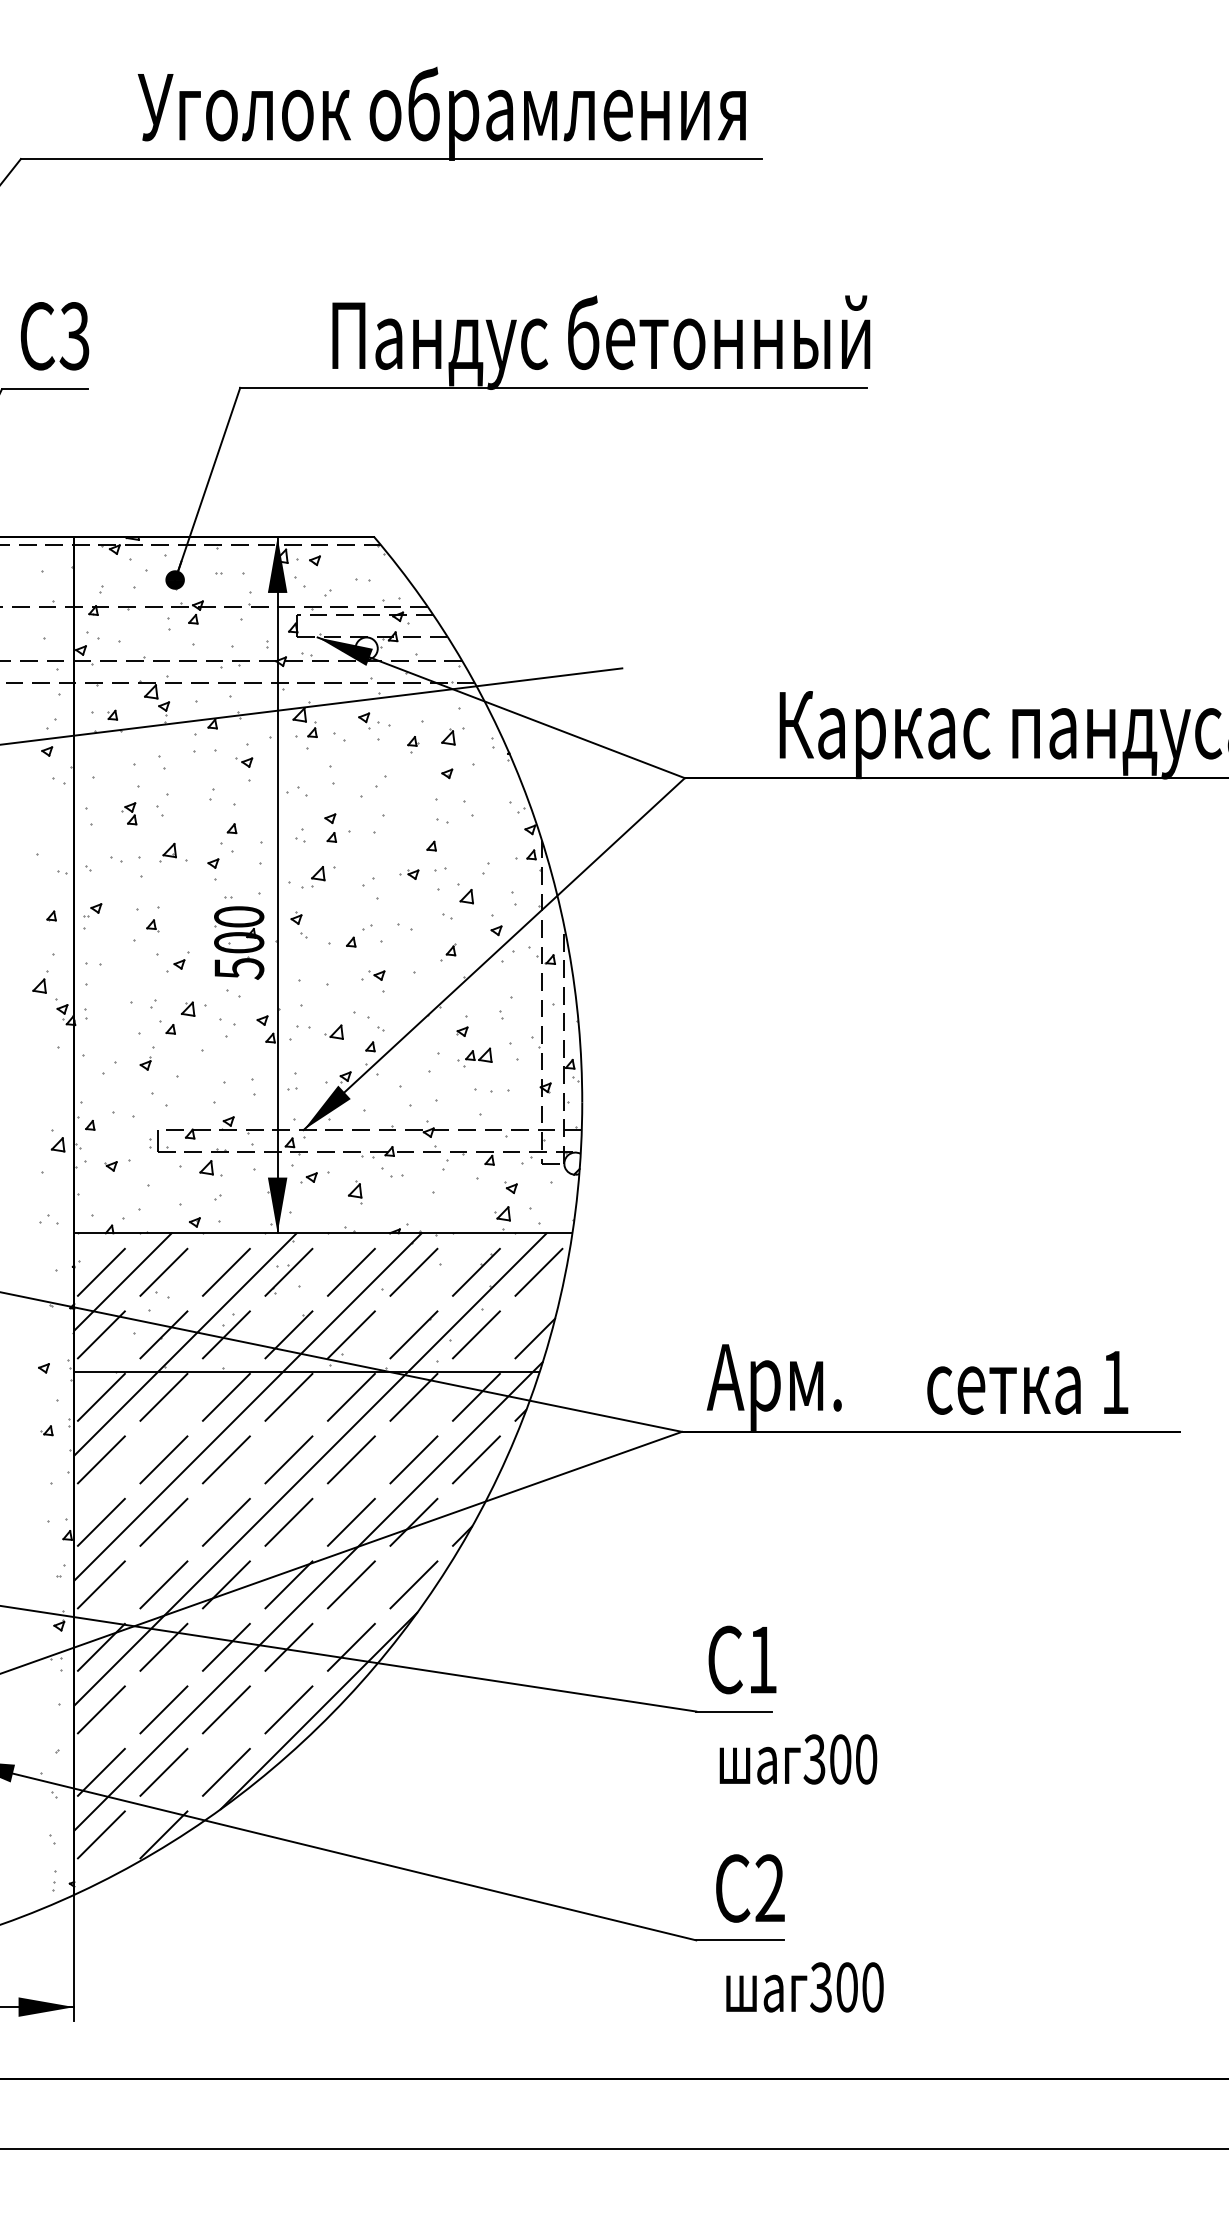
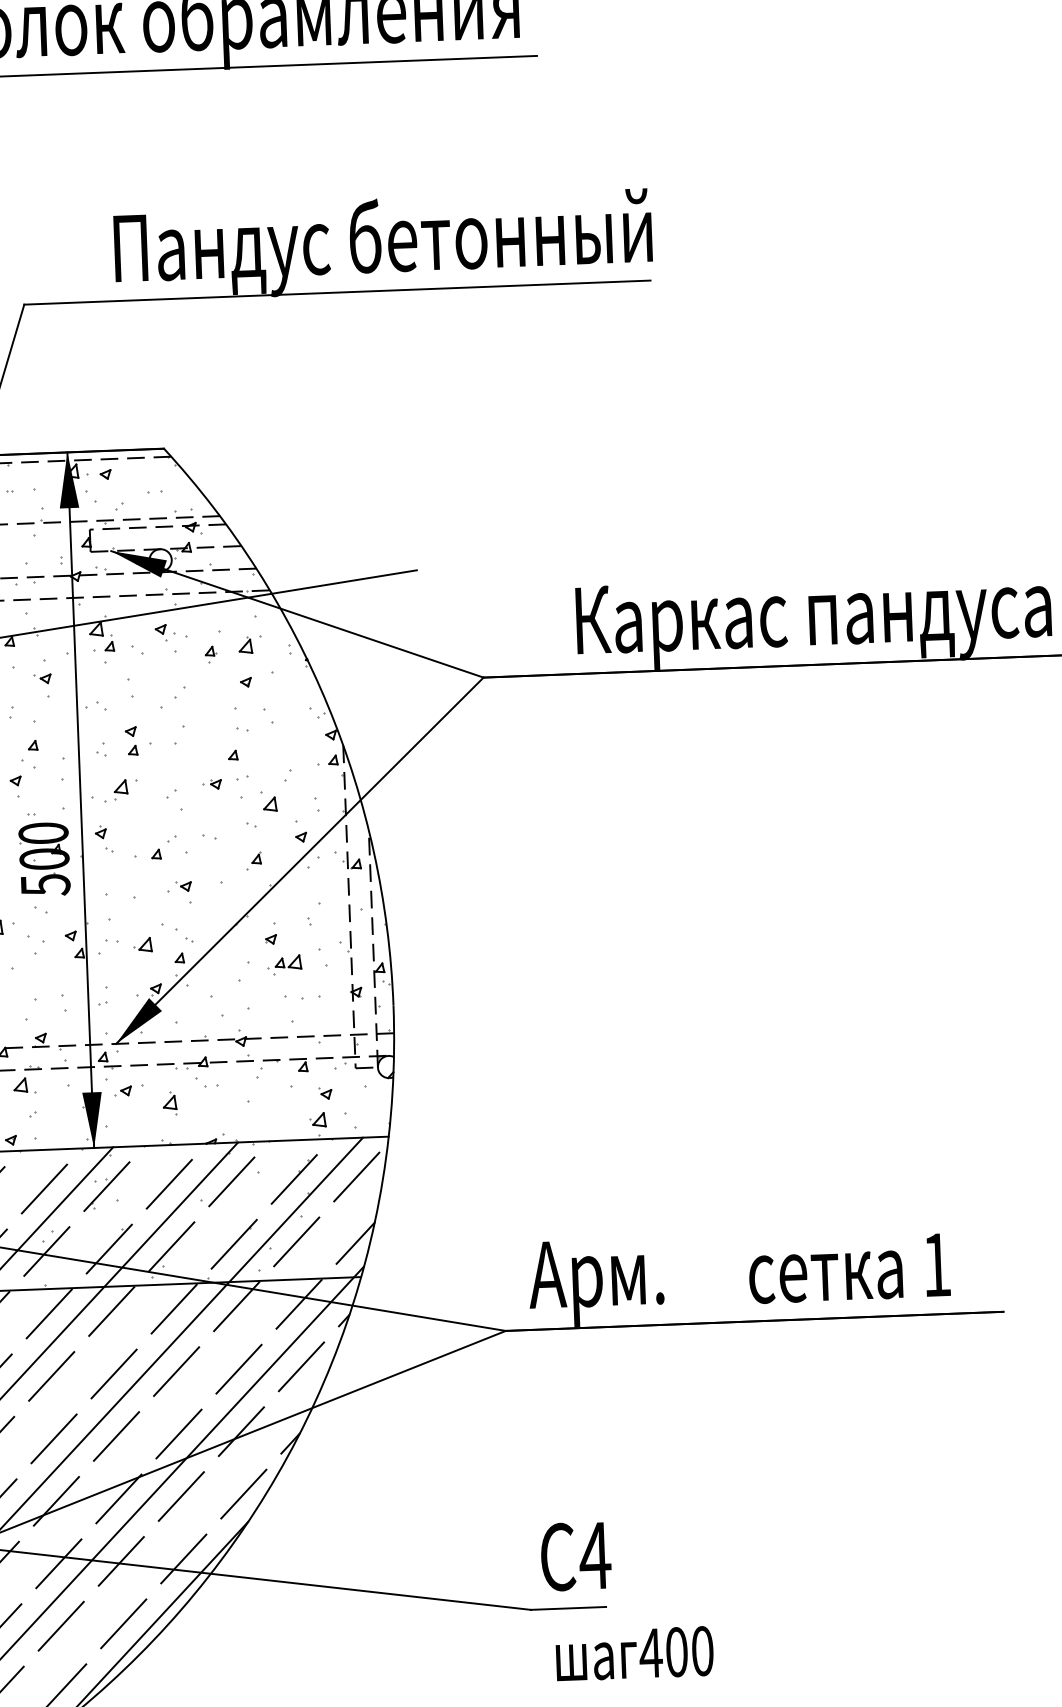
text: (762, 1659) -> (594, 1555), 1 -> 4
text: (814, 1759) -> (650, 1653), 300 -> 400

